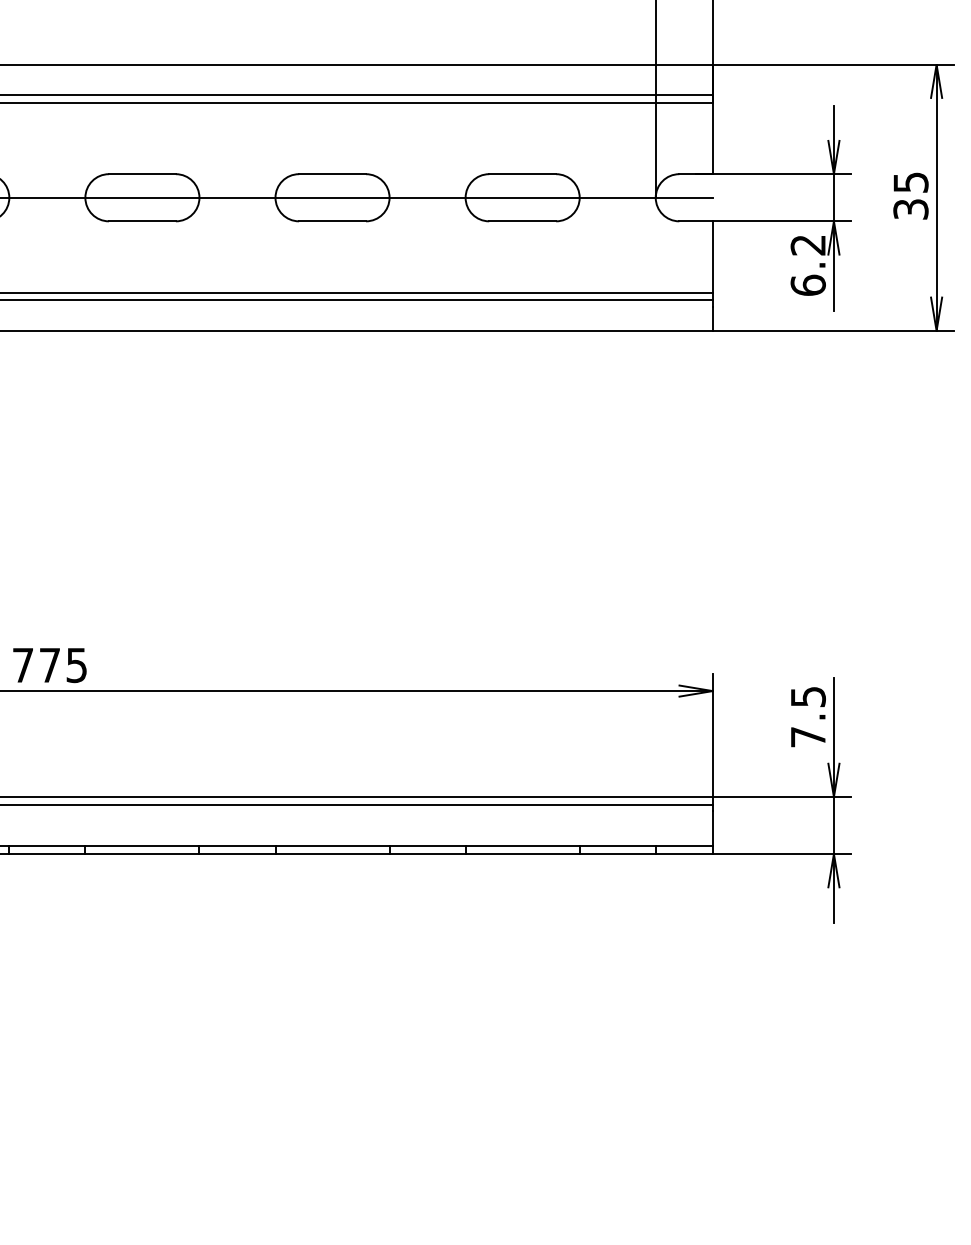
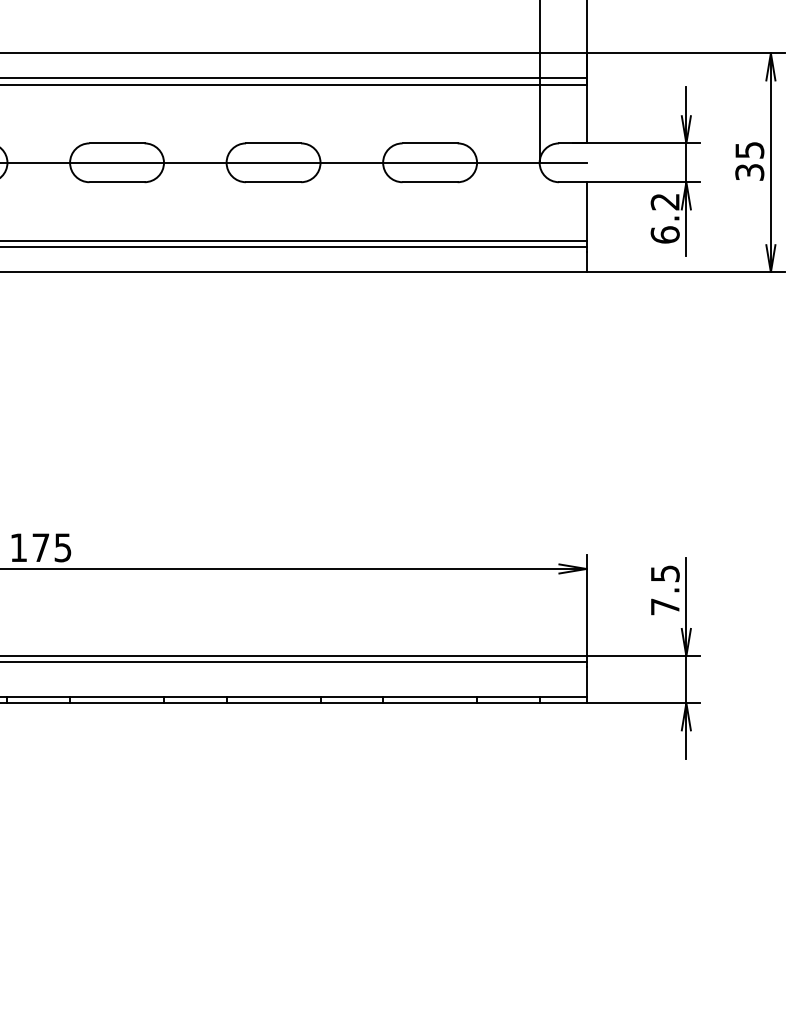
text: (22, 665) -> (18, 547), 775 -> 175

